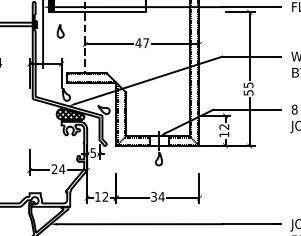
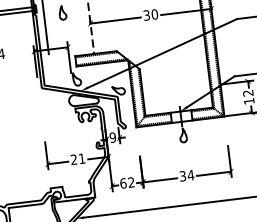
text: (142, 43) -> (150, 15), 47 -> 30
hatch: (70, 114) -> (83, 99), removed
text: (93, 152) -> (113, 137), 5 -> 9
text: (62, 169) -> (82, 158), 24 -> 21
text: (97, 196) -> (122, 183), 12 -> 62

